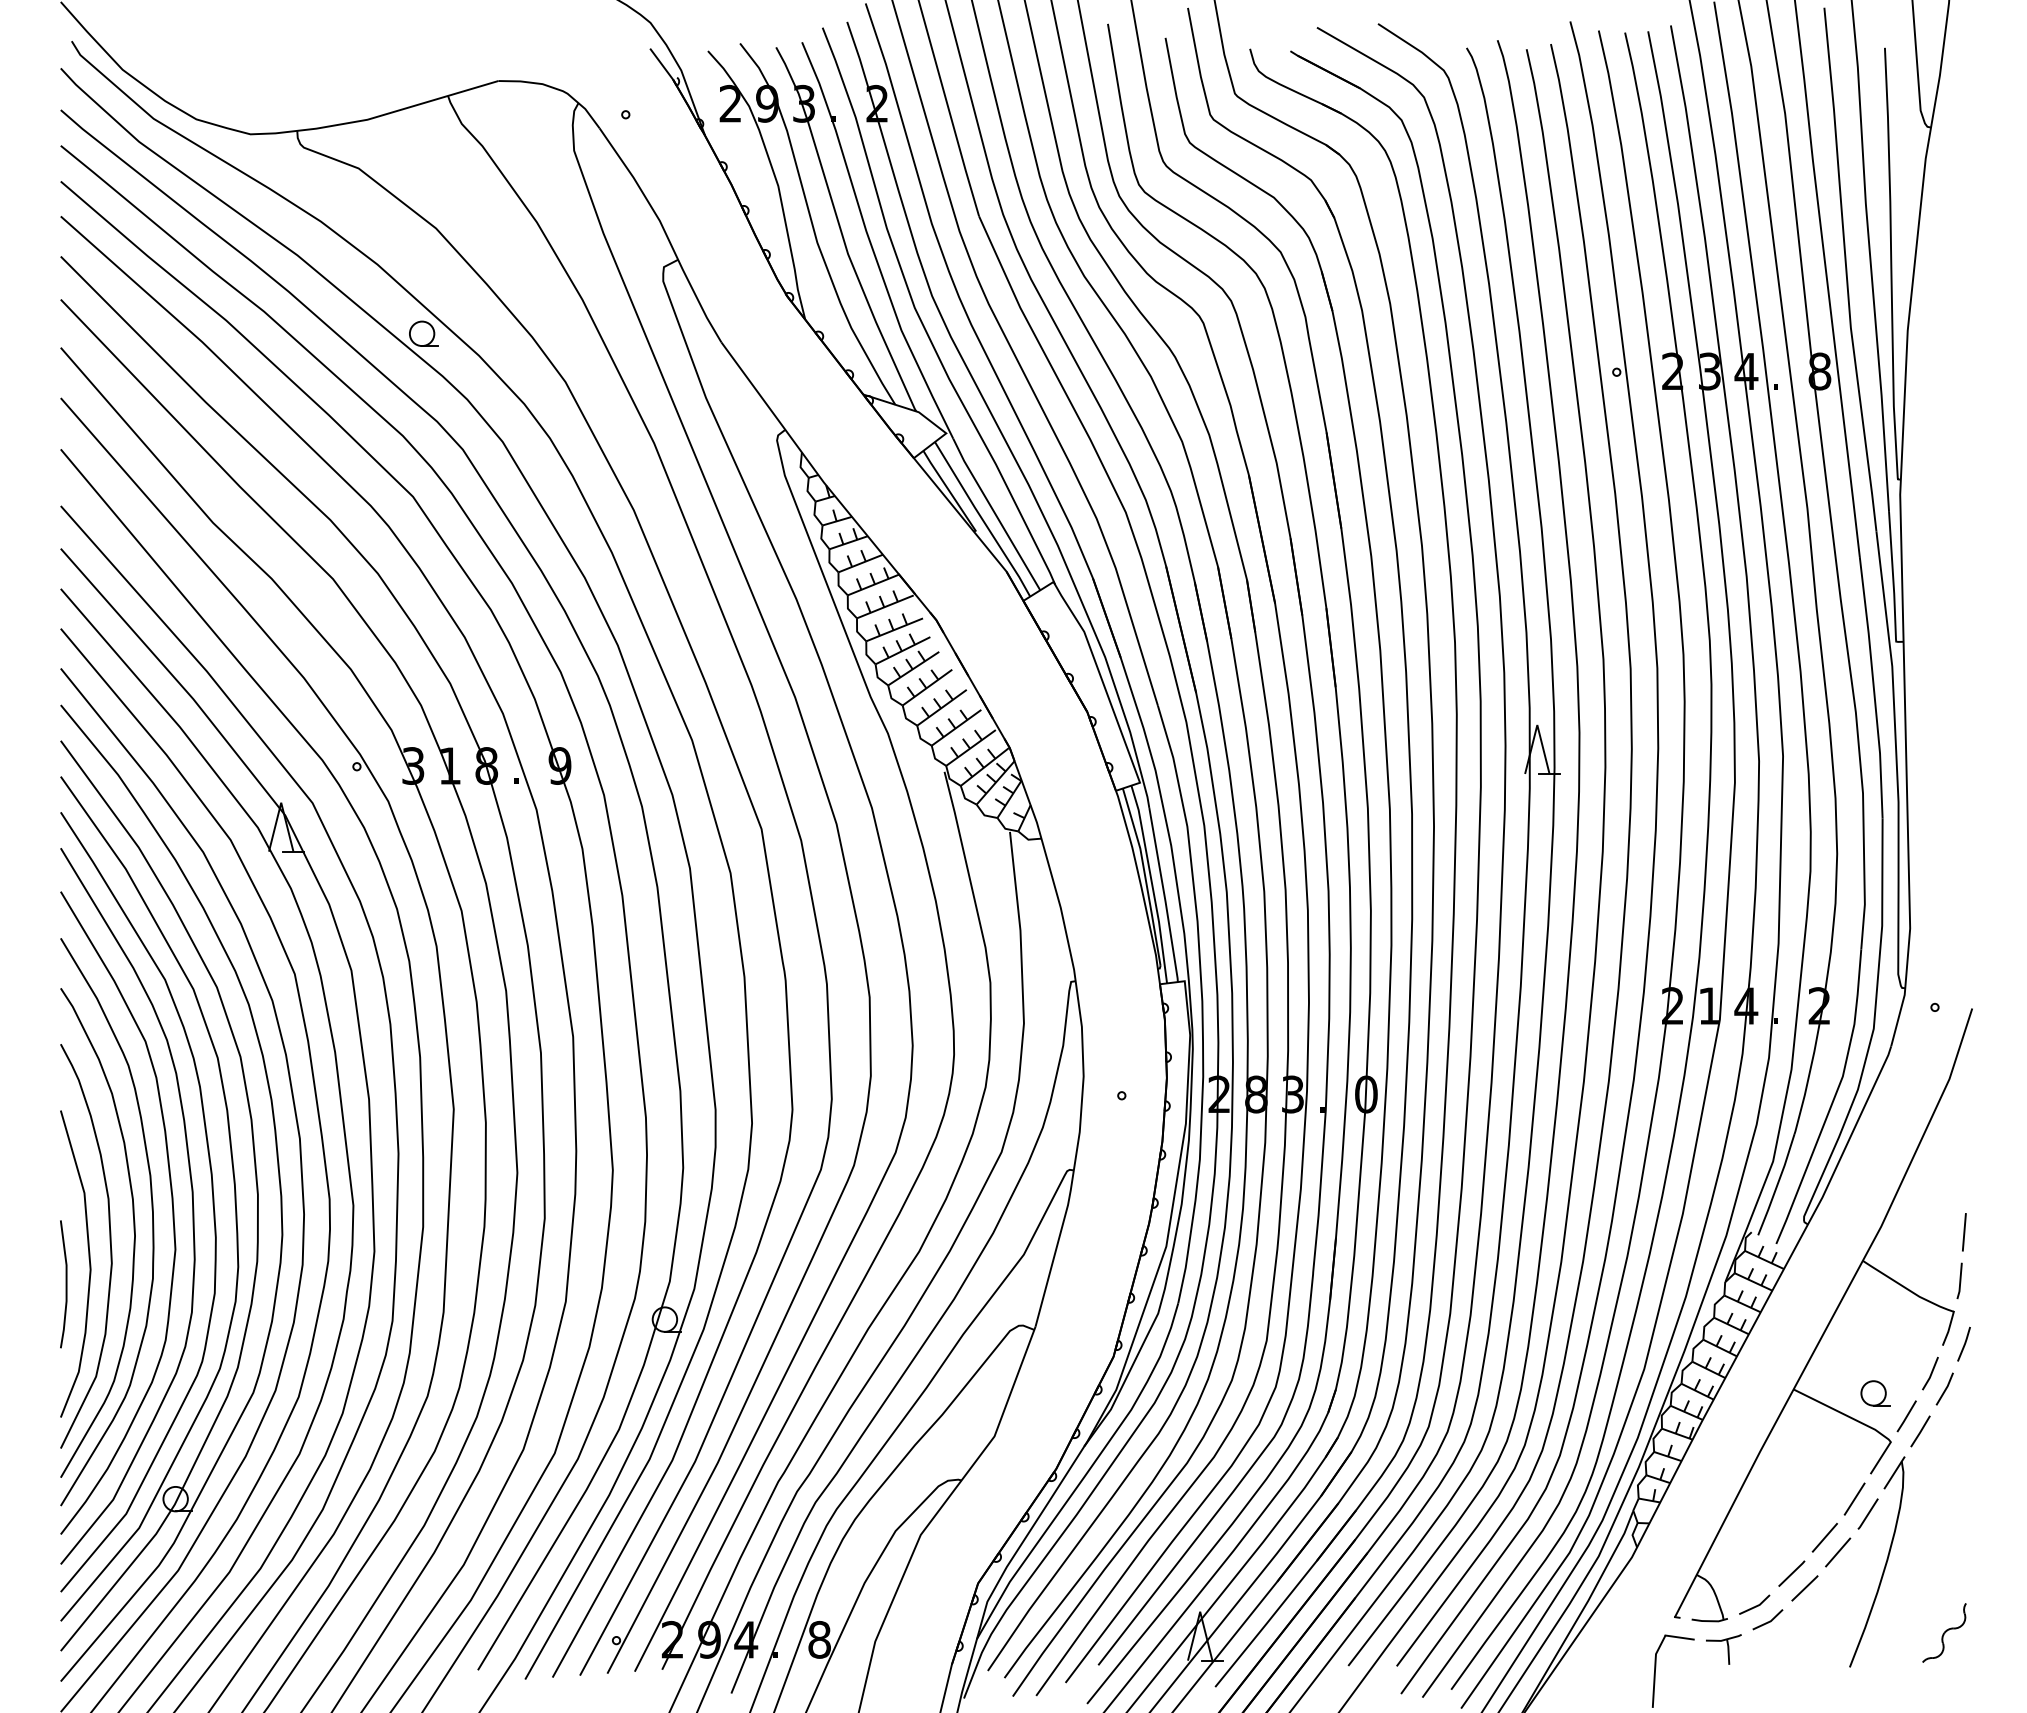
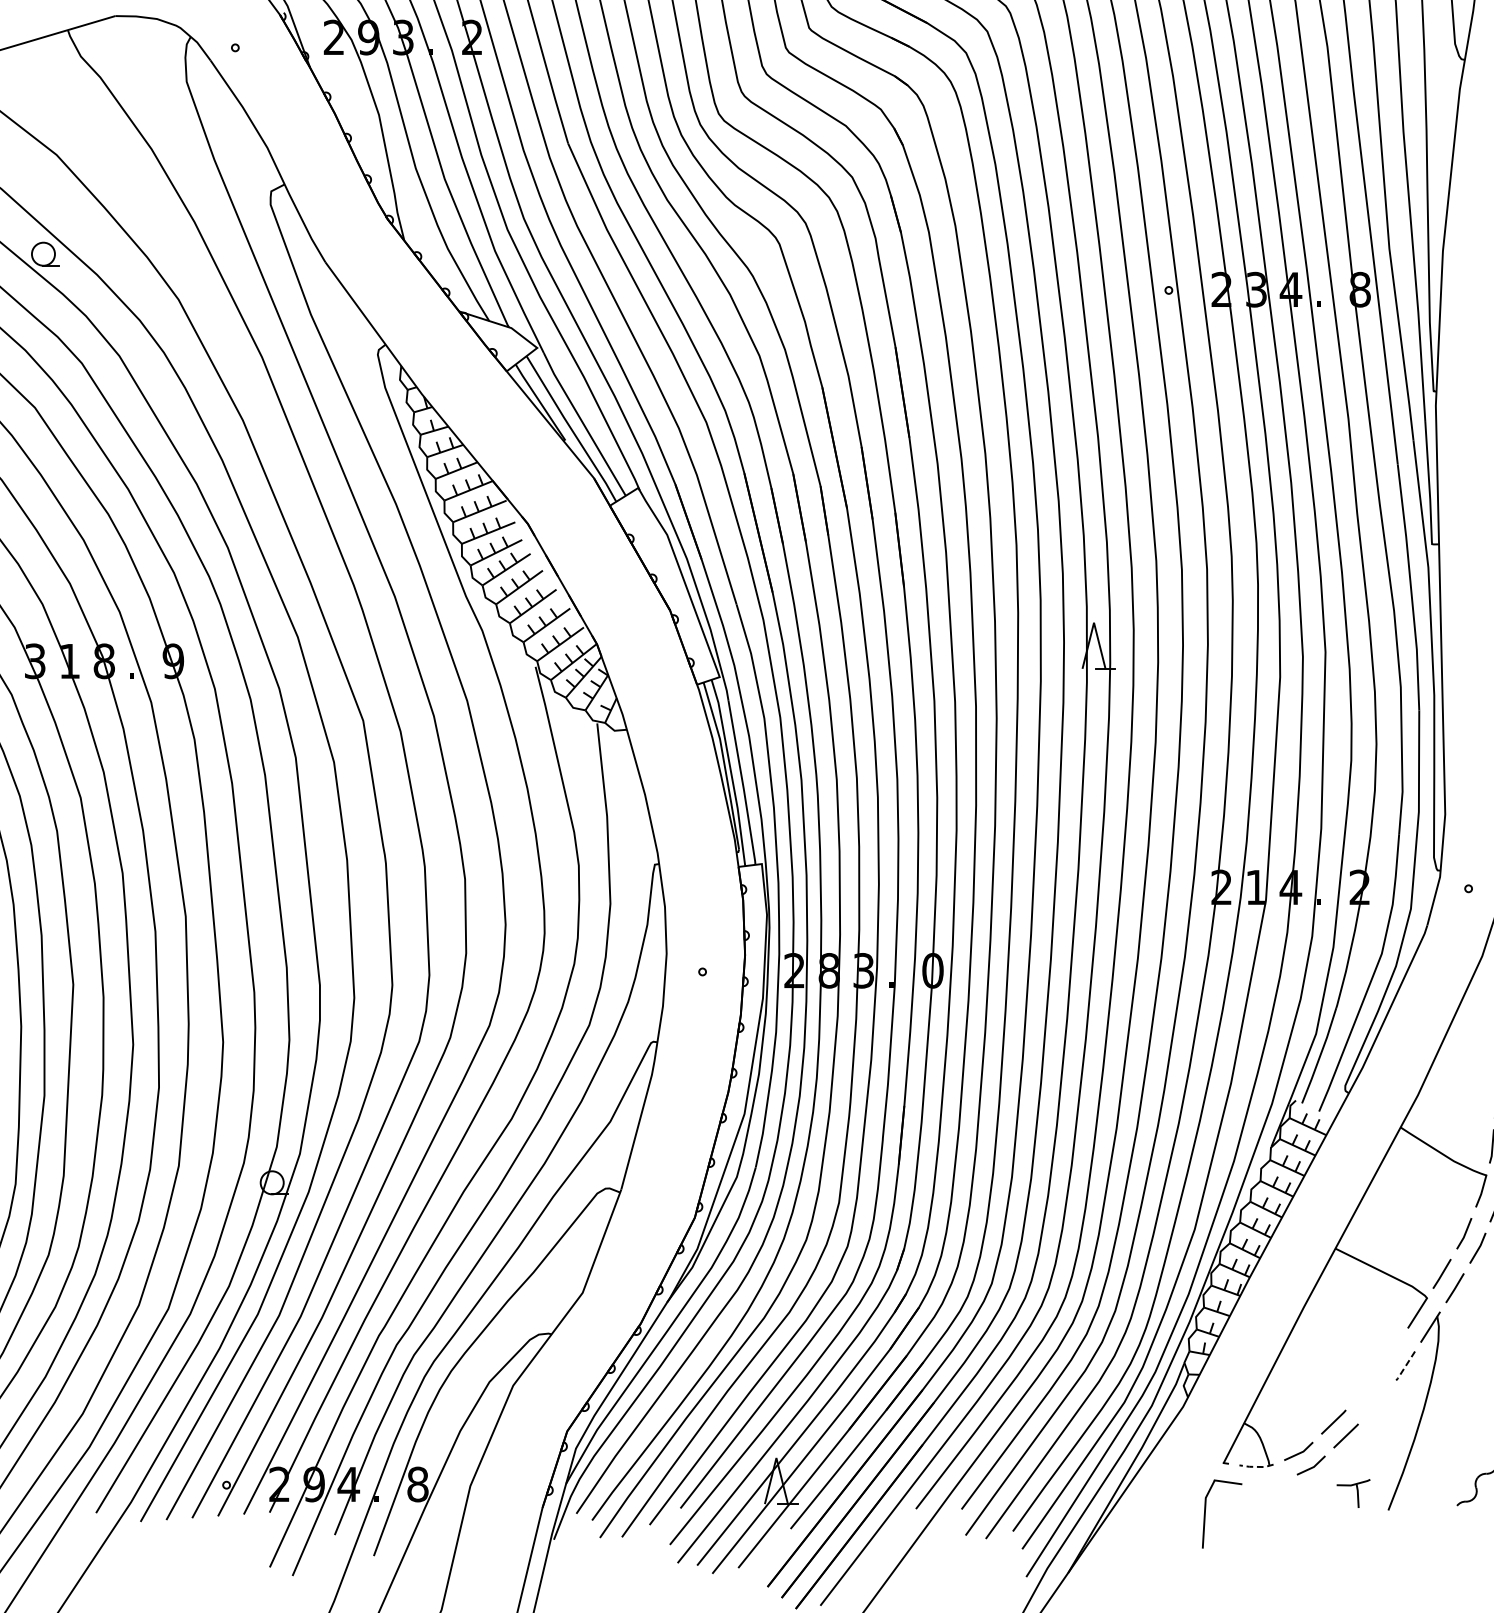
part: (1875, 1393) -> (1412, 1252), removed
line: (1854, 1498) -> (1392, 1351), removed
line: (1867, 1514) -> (1405, 1366), solid -> dashed
line: (1824, 1537) -> (1364, 1388), removed
line: (1838, 1552) -> (1377, 1402), removed
line: (1709, 1621) -> (1256, 1467), solid -> dashed
part: (1723, 1649) -> (1353, 1493), moved

